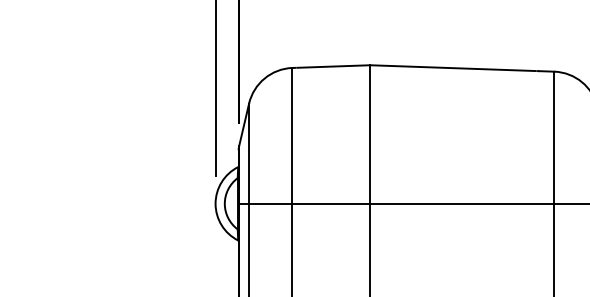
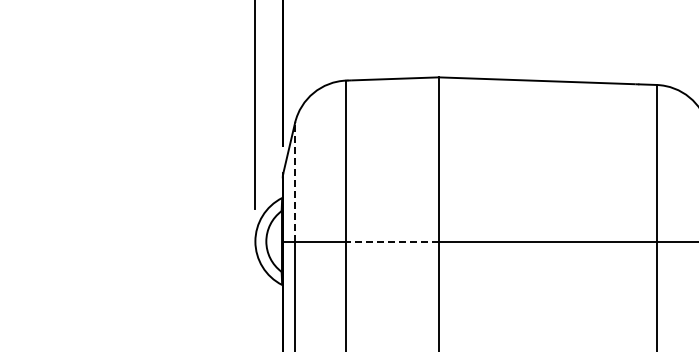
line: (249, 153) -> (295, 181), solid -> dashed
line: (331, 203) -> (392, 241), solid -> dashed

